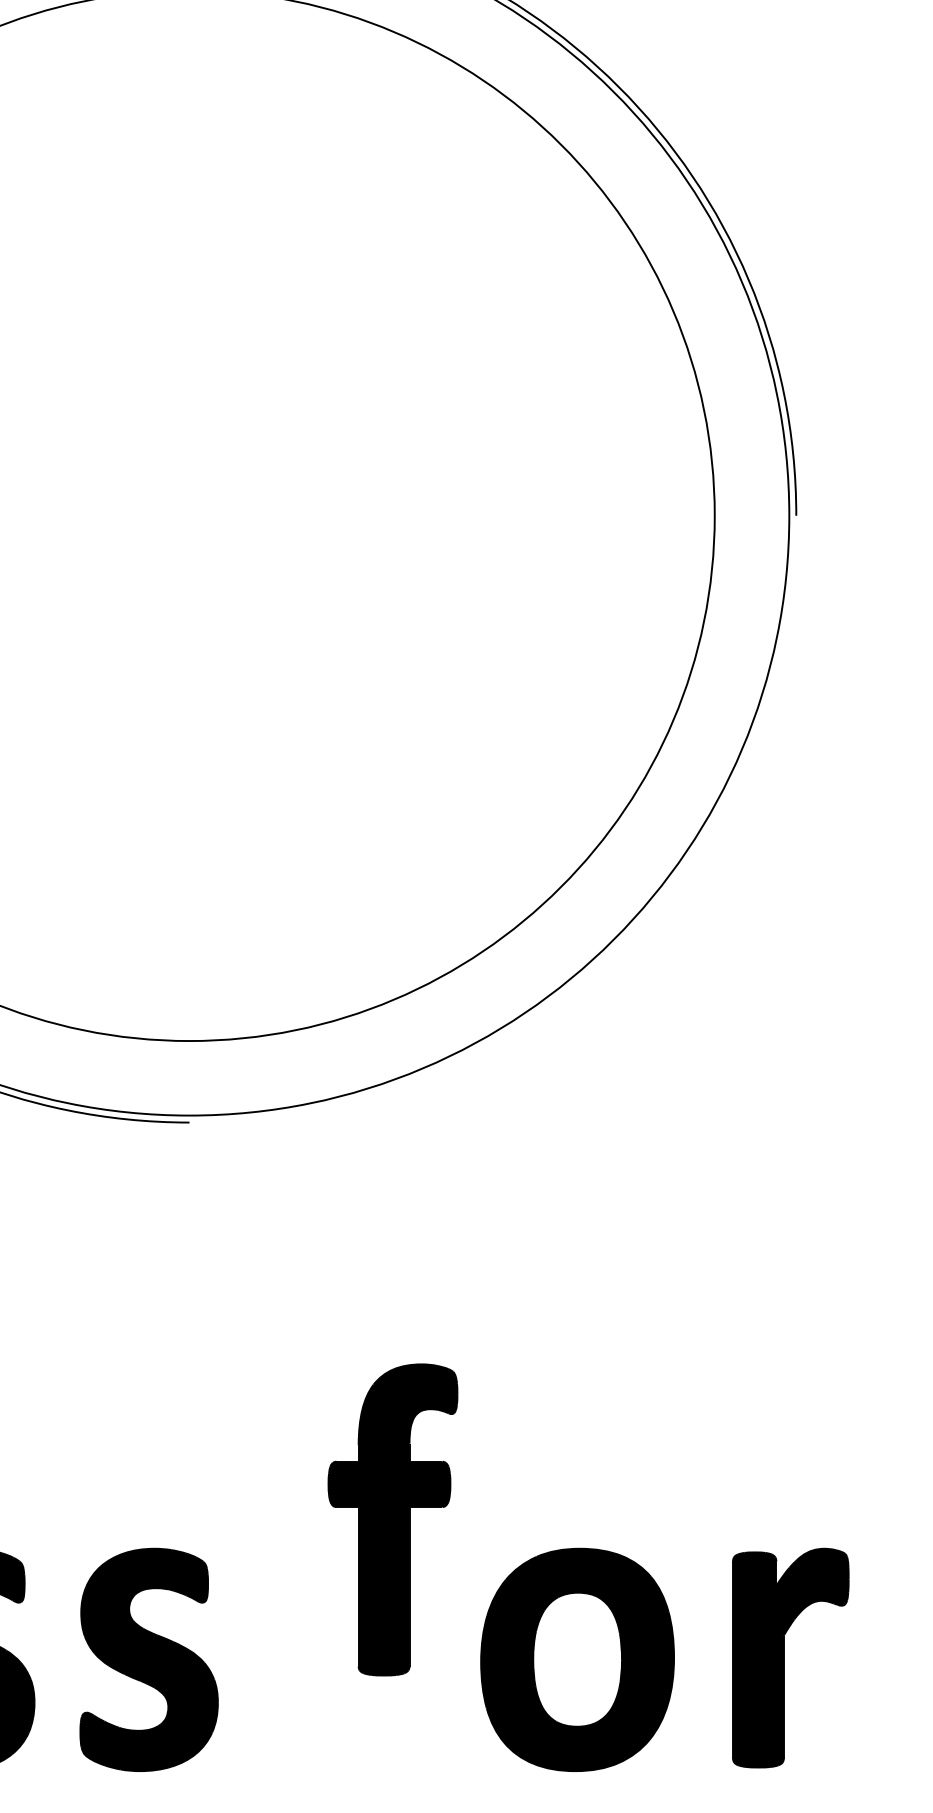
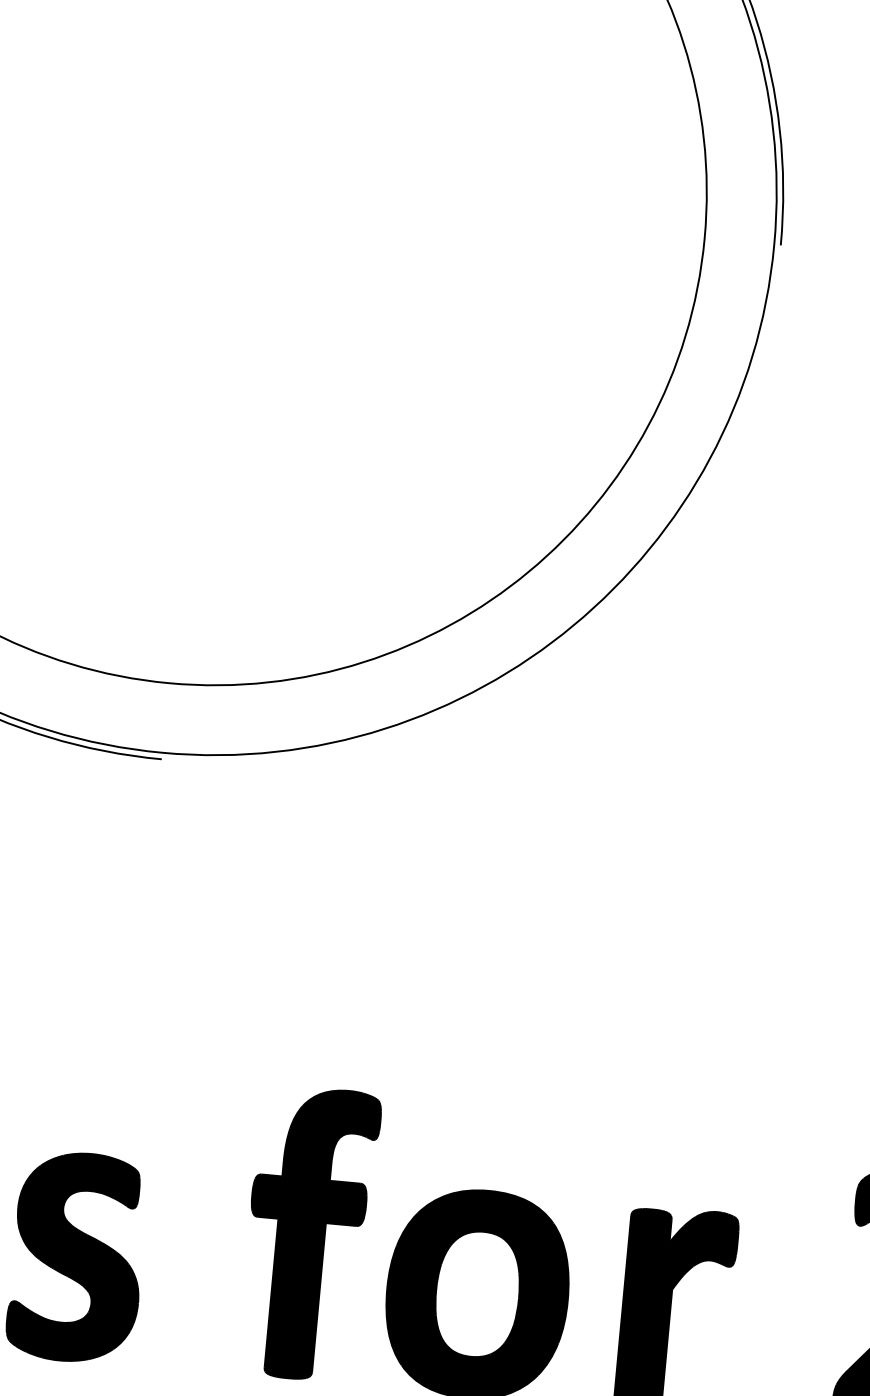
part: (392, 1519) -> (308, 1233), moved

